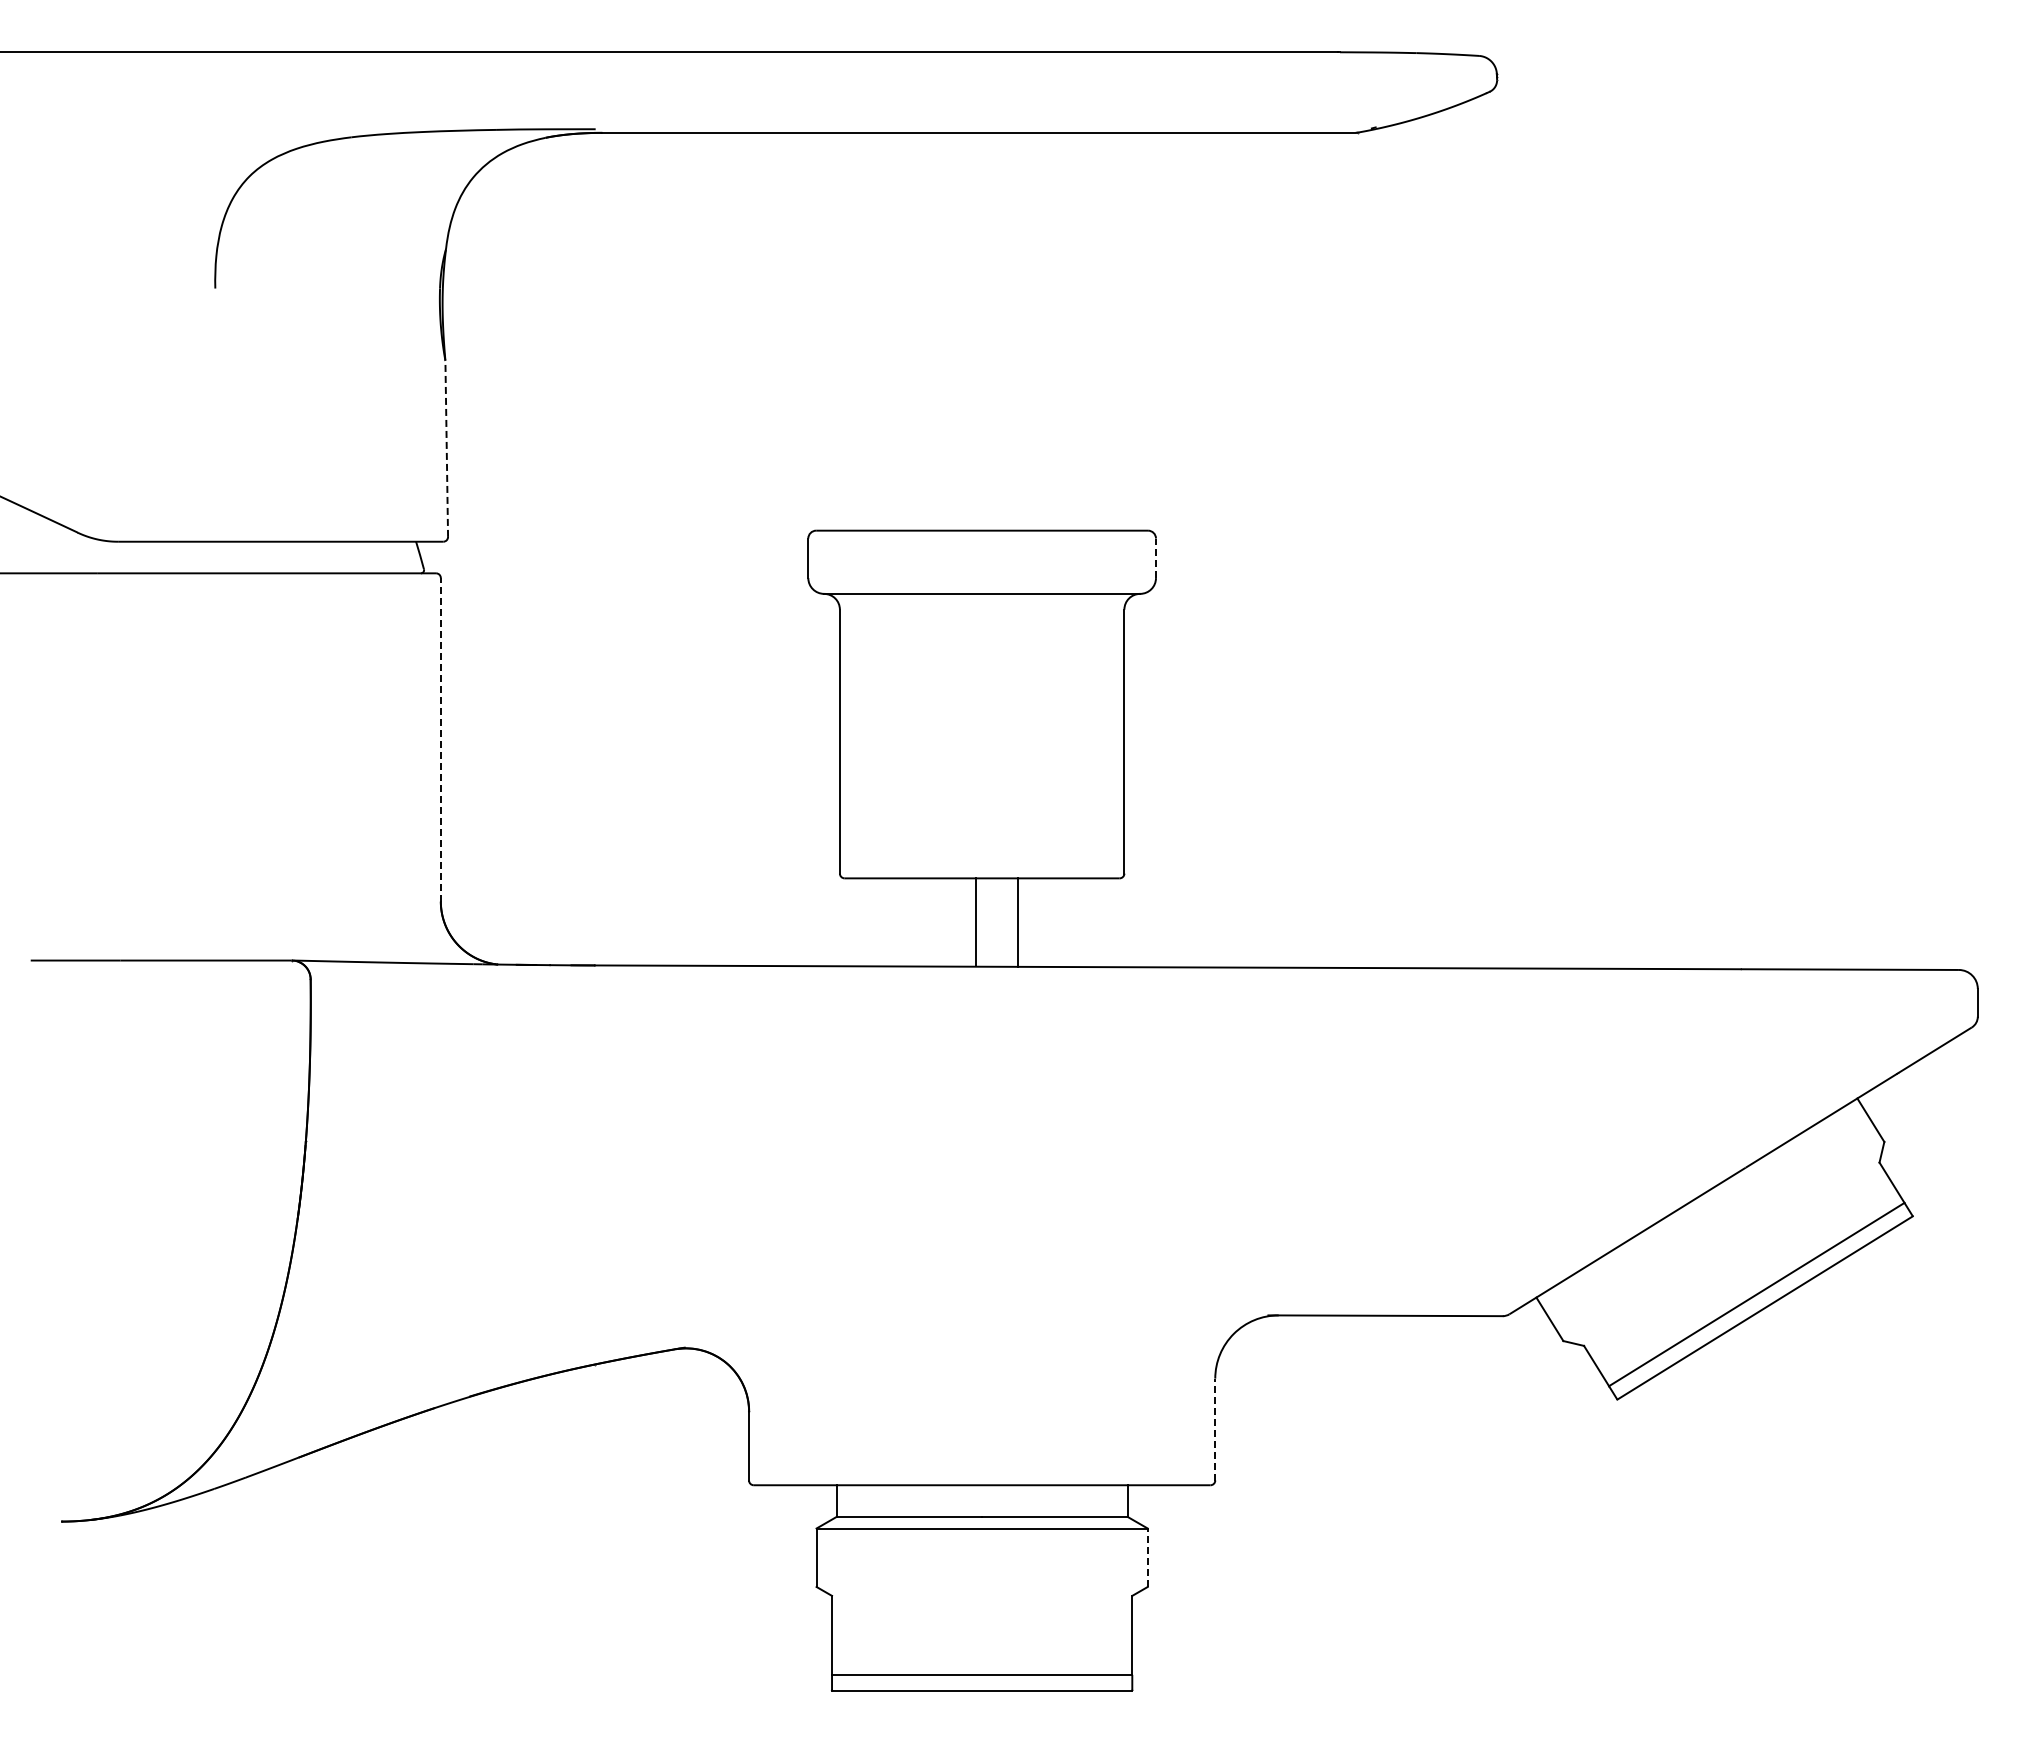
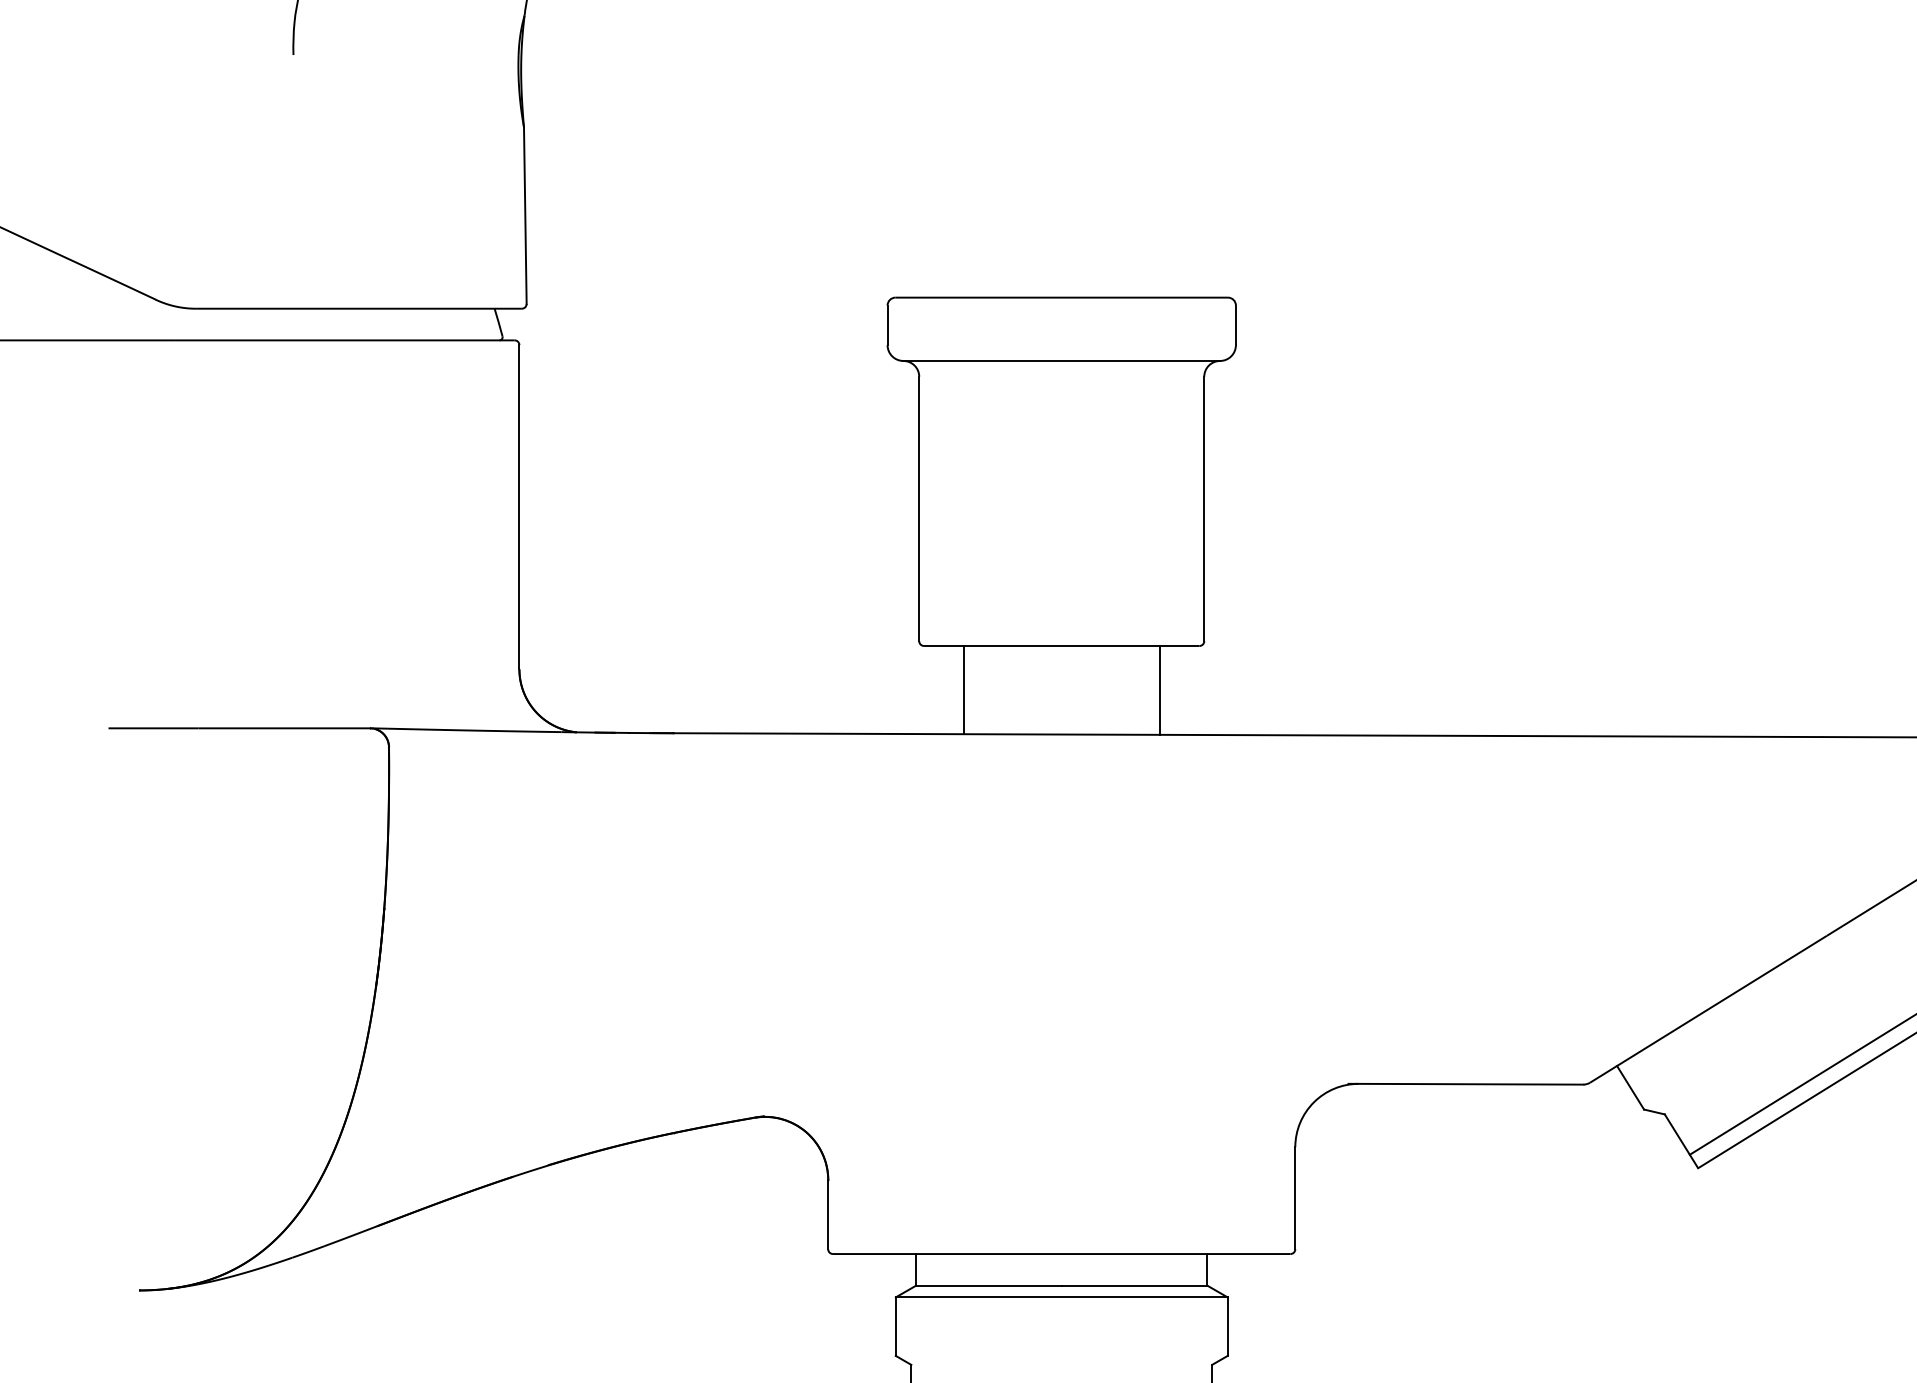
line: (446, 448) -> (525, 215), dashed -> solid
line: (1156, 558) -> (1236, 325), dashed -> solid
line: (440, 739) -> (519, 506), dashed -> solid
line: (976, 922) -> (963, 690), moved
line: (1018, 922) -> (1160, 690), moved
line: (1215, 1429) -> (1295, 1198), dashed -> solid
line: (1147, 1557) -> (1227, 1326), dashed -> solid

